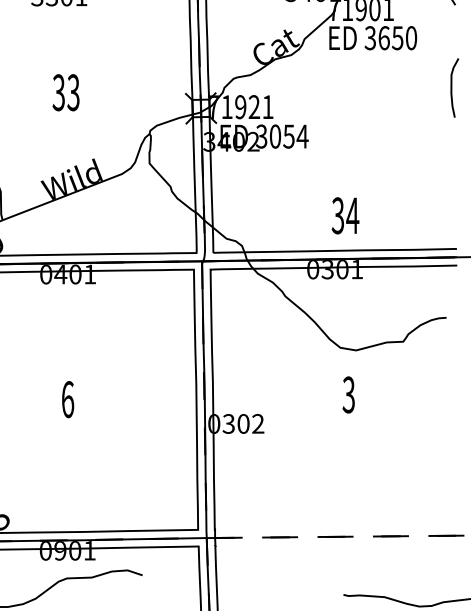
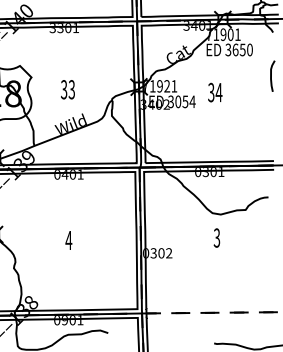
text: (65, 92) -> (67, 89), moved
text: (346, 215) -> (215, 92), moved
text: (67, 399) -> (68, 240), 6 -> 4

